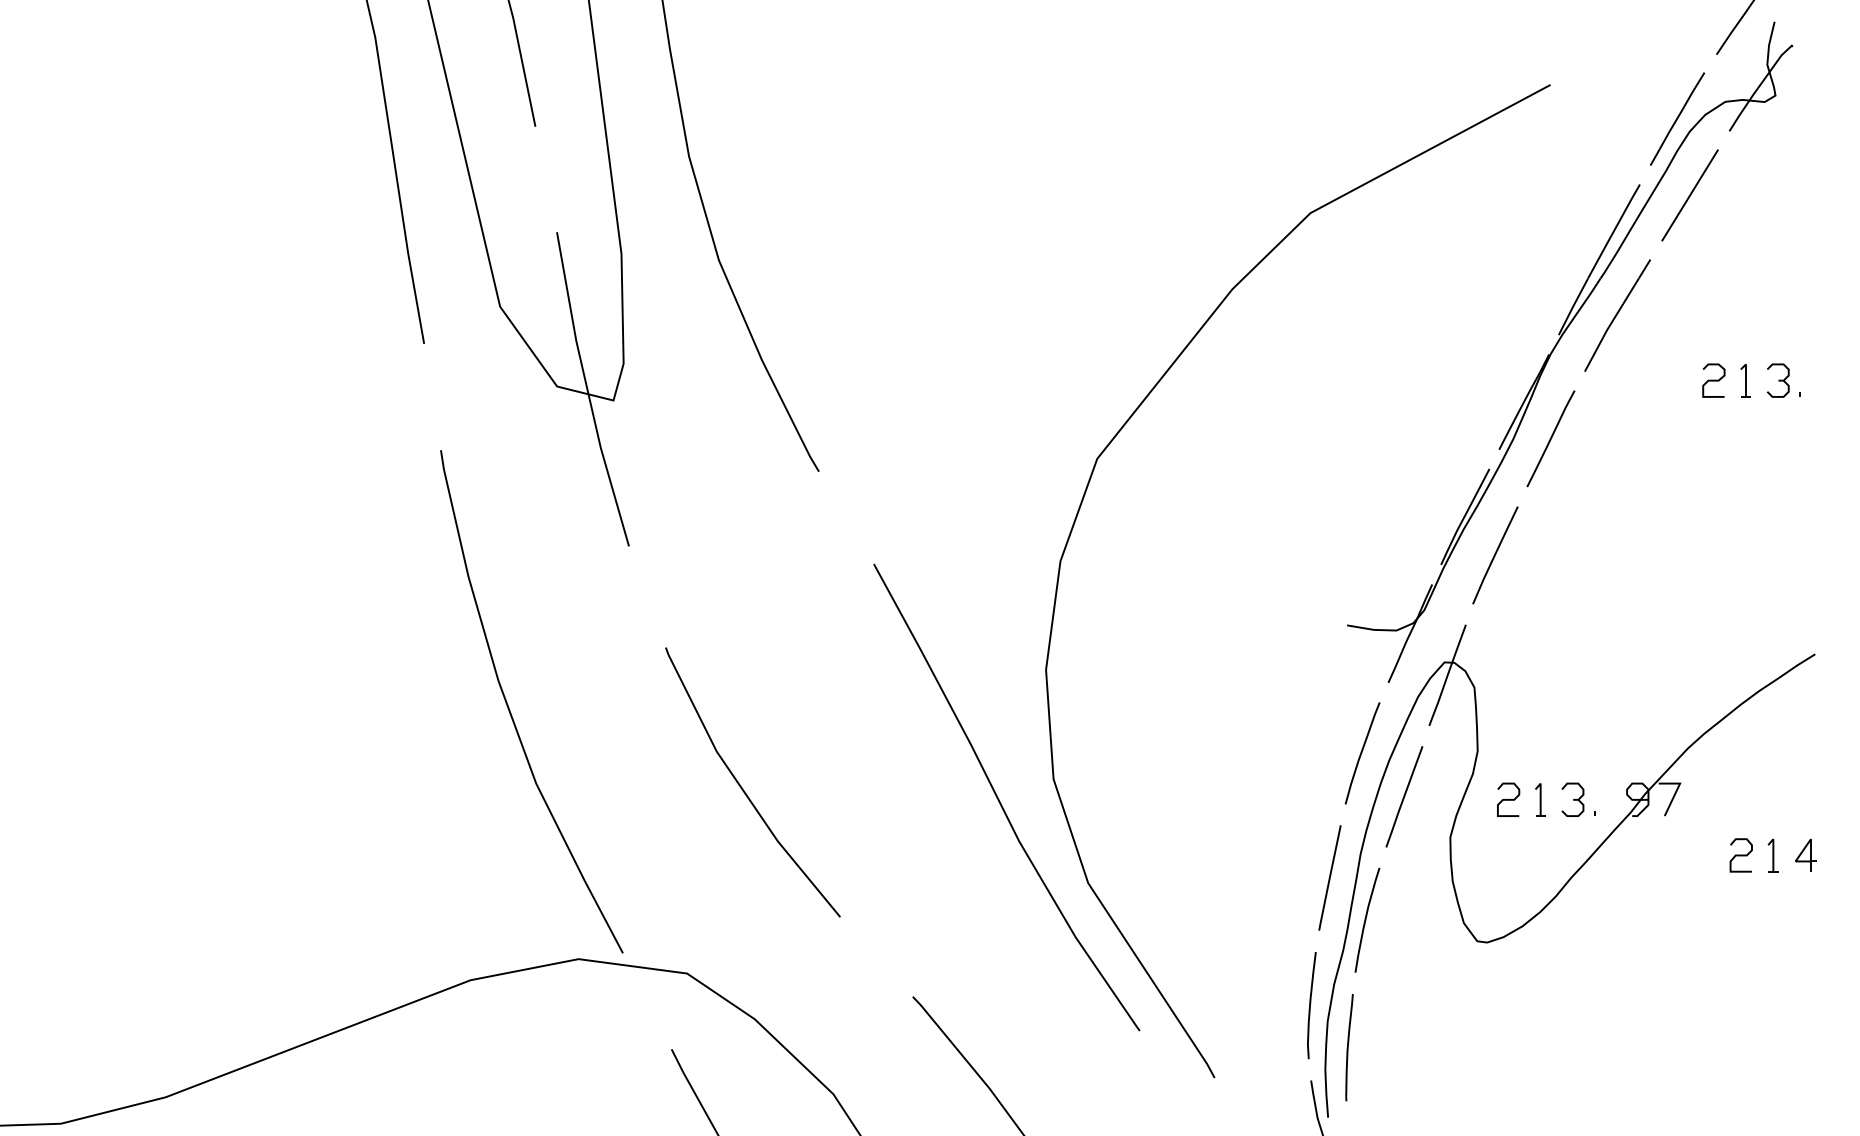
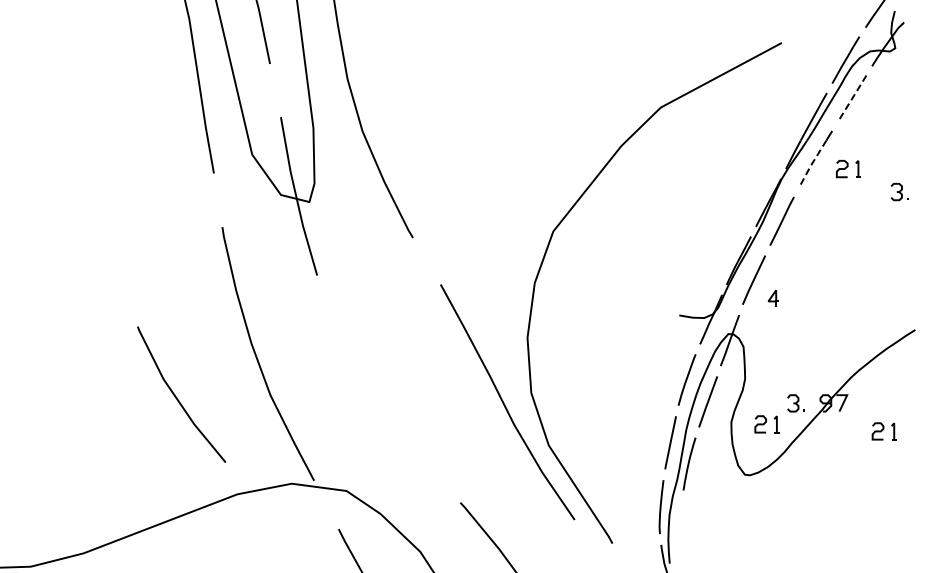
line: (1688, 197) -> (851, 99), solid -> dashed
line: (1611, 324) -> (812, 163), solid -> dashed
part: (1726, 381) -> (848, 169), moved
line: (744, 788) -> (177, 397), moved
part: (1520, 800) -> (766, 424), moved
part: (1805, 853) -> (773, 297), moved
line: (1349, 1047) -> (680, 528), removed

